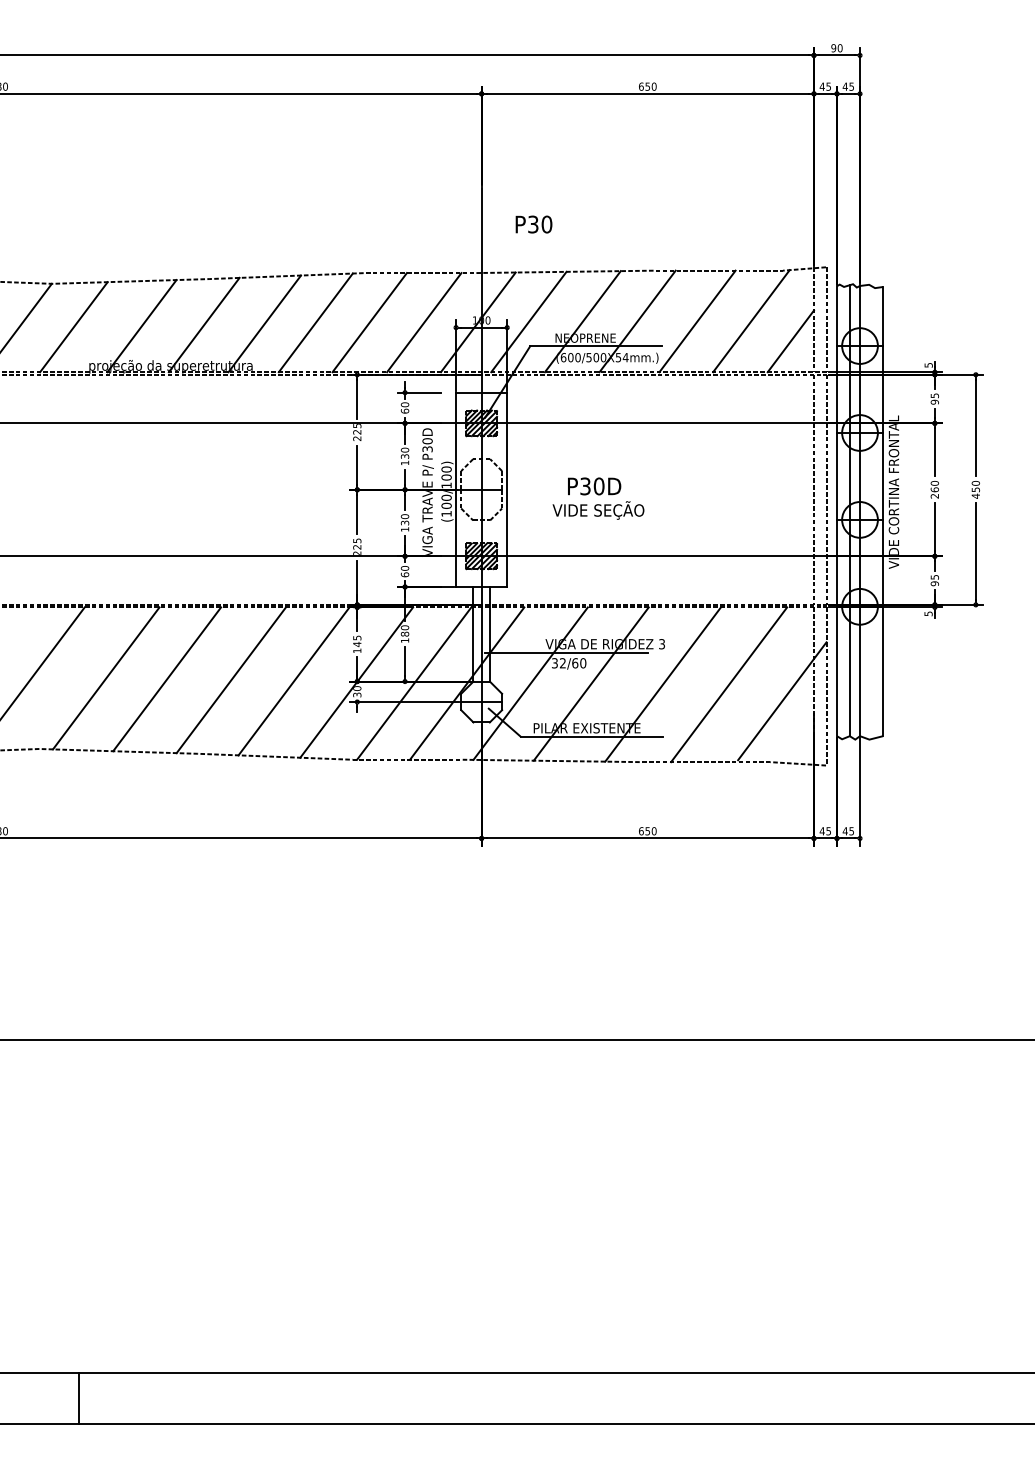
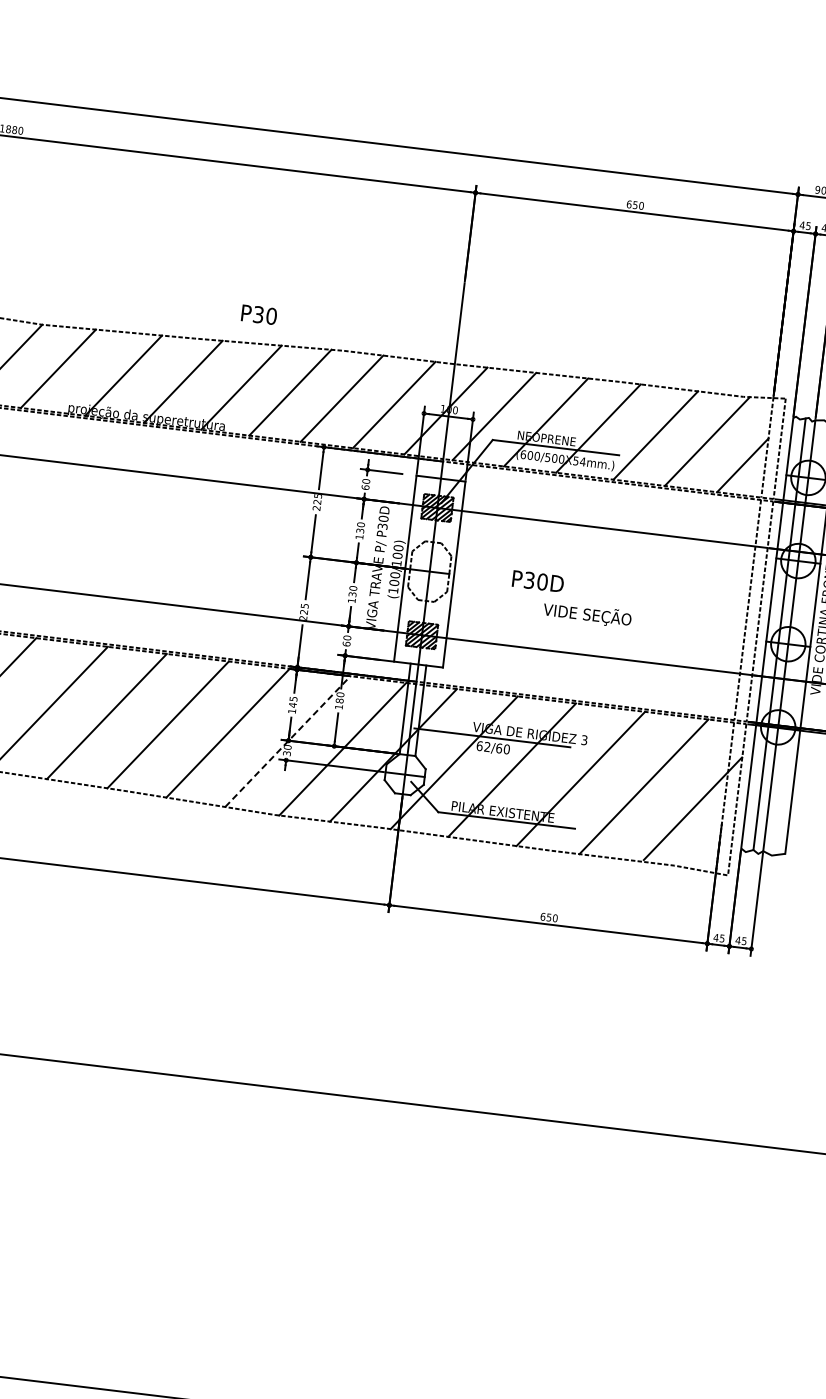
text: (533, 224) -> (258, 314), moved
text: (598, 510) -> (587, 614), moved
text: (554, 663) -> (479, 746), 32/60 -> 62/60
line: (356, 682) -> (287, 741), solid -> dashed

